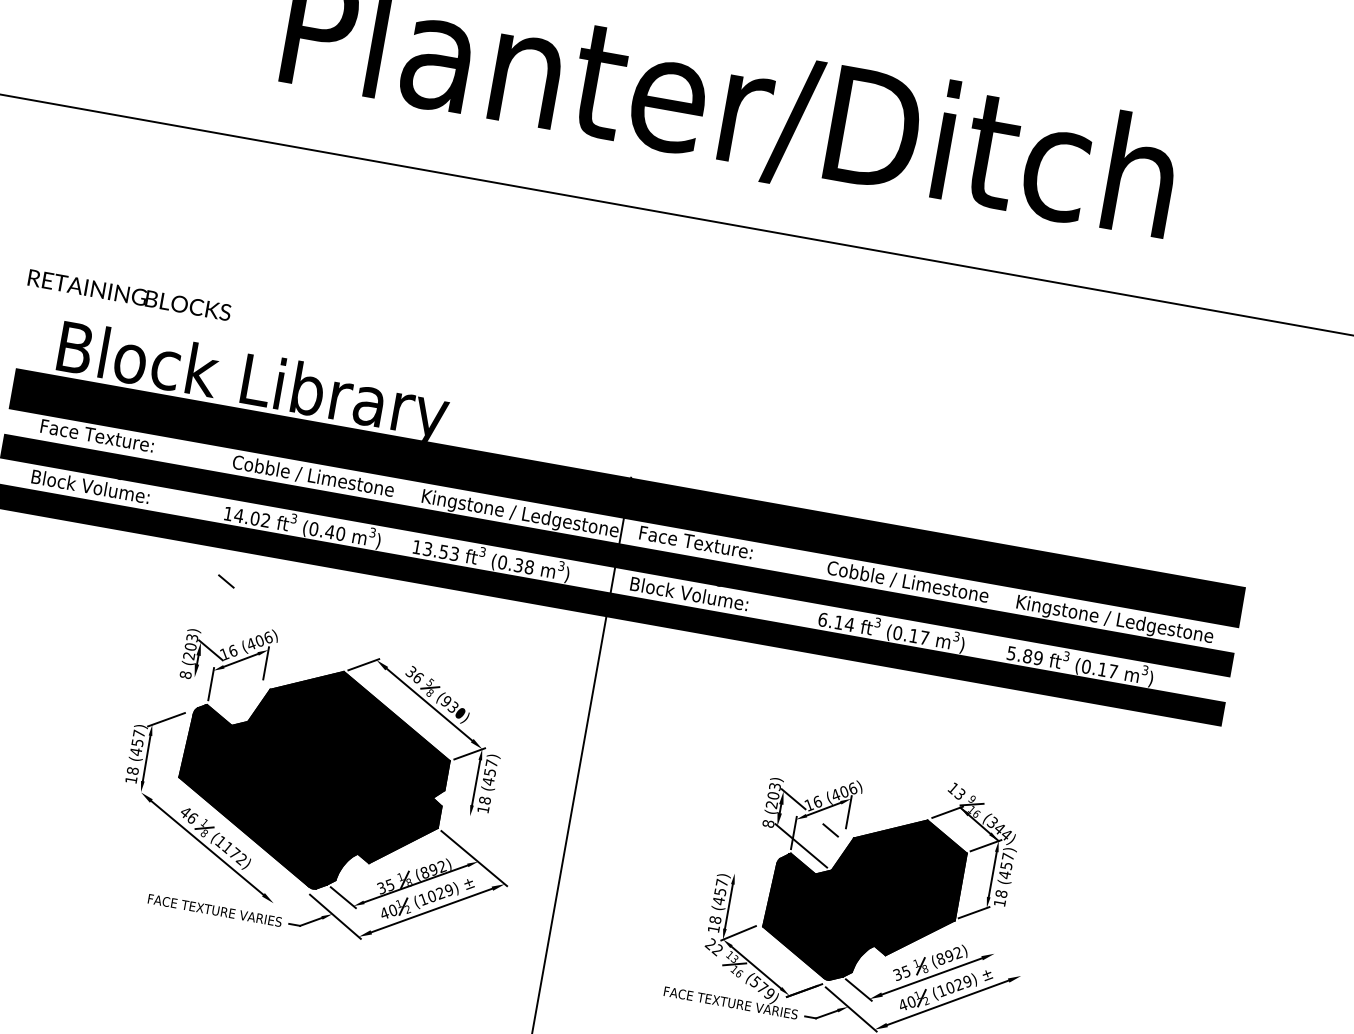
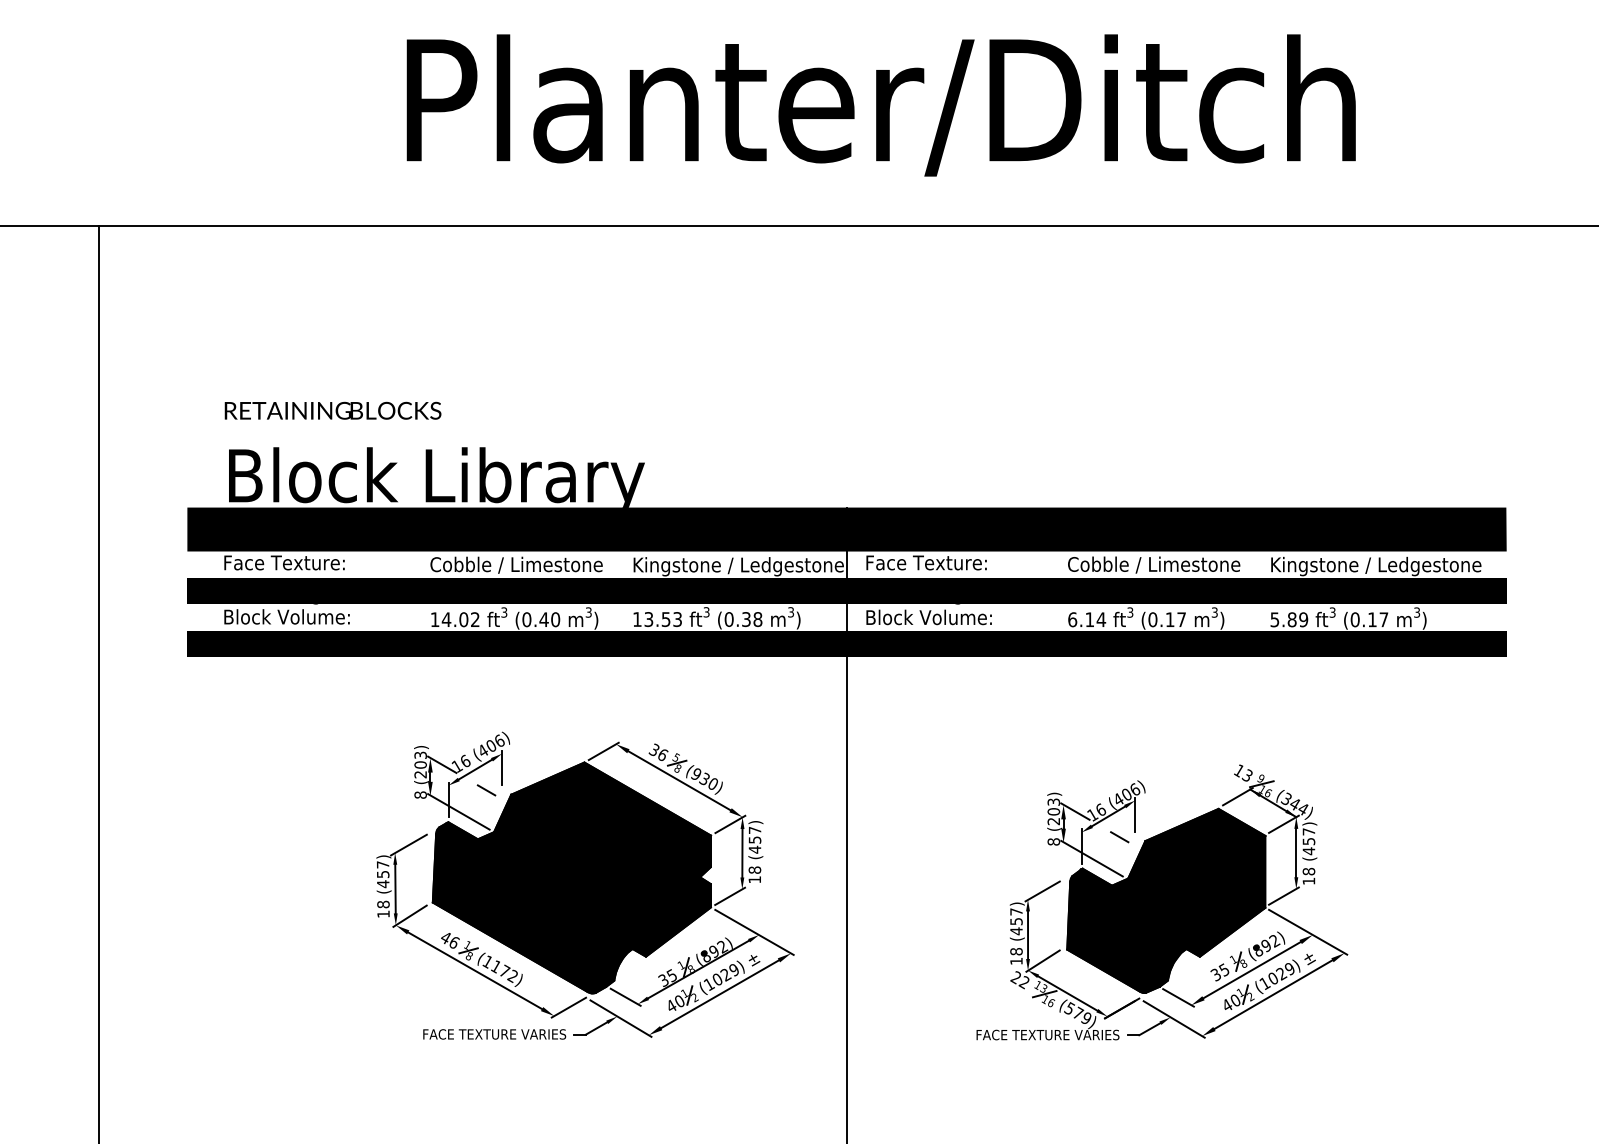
text: (129, 294) -> (332, 410), moved
line: (226, 581) -> (486, 790), moved
line: (218, 696) -> (458, 811), added
line: (155, 785) -> (409, 915), added
line: (458, 820) -> (730, 895), added
line: (749, 868) -> (1042, 891), added
line: (288, 897) -> (568, 1007), added
line: (991, 949) -> (1308, 931), added

